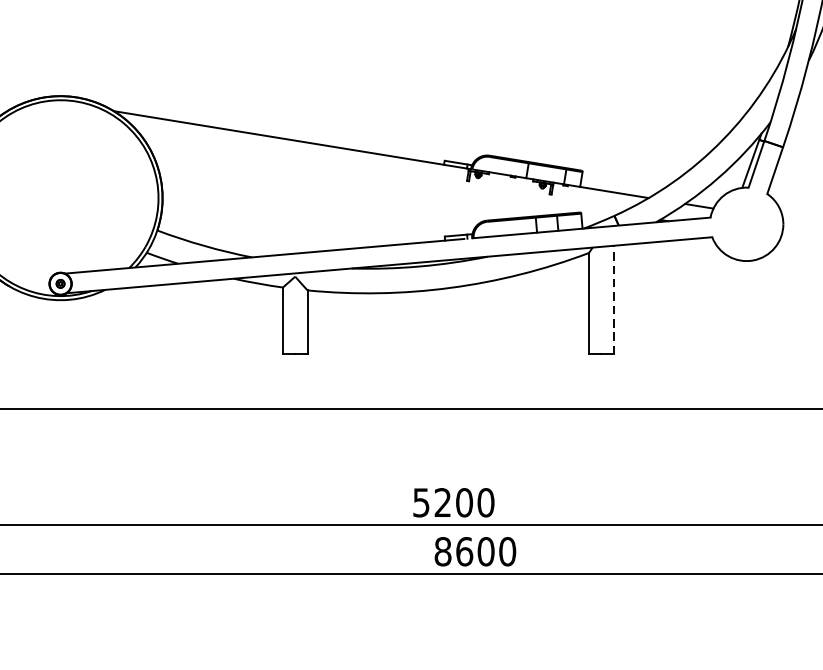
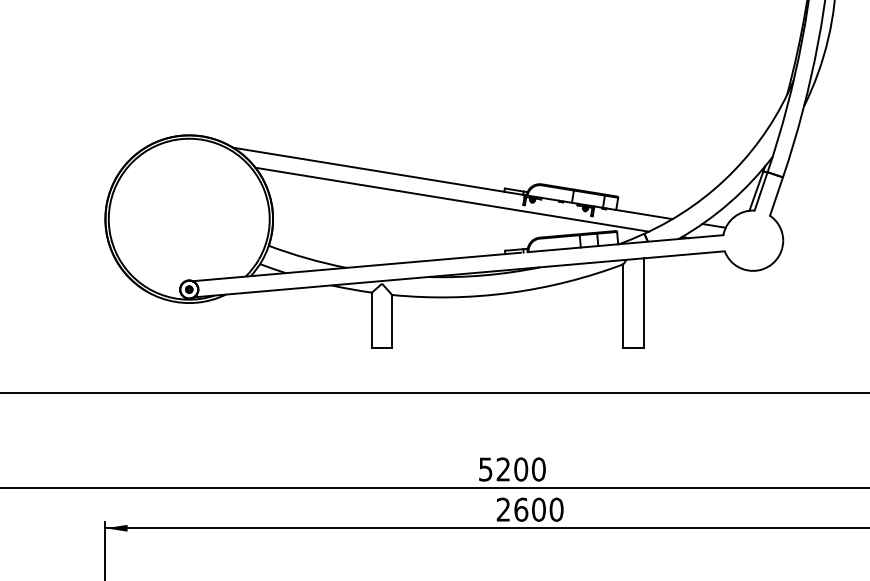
line: (379, 174) -> (451, 199), added
line: (613, 299) -> (643, 302), dashed -> solid
text: (442, 551) -> (503, 509), 8600 -> 2600

